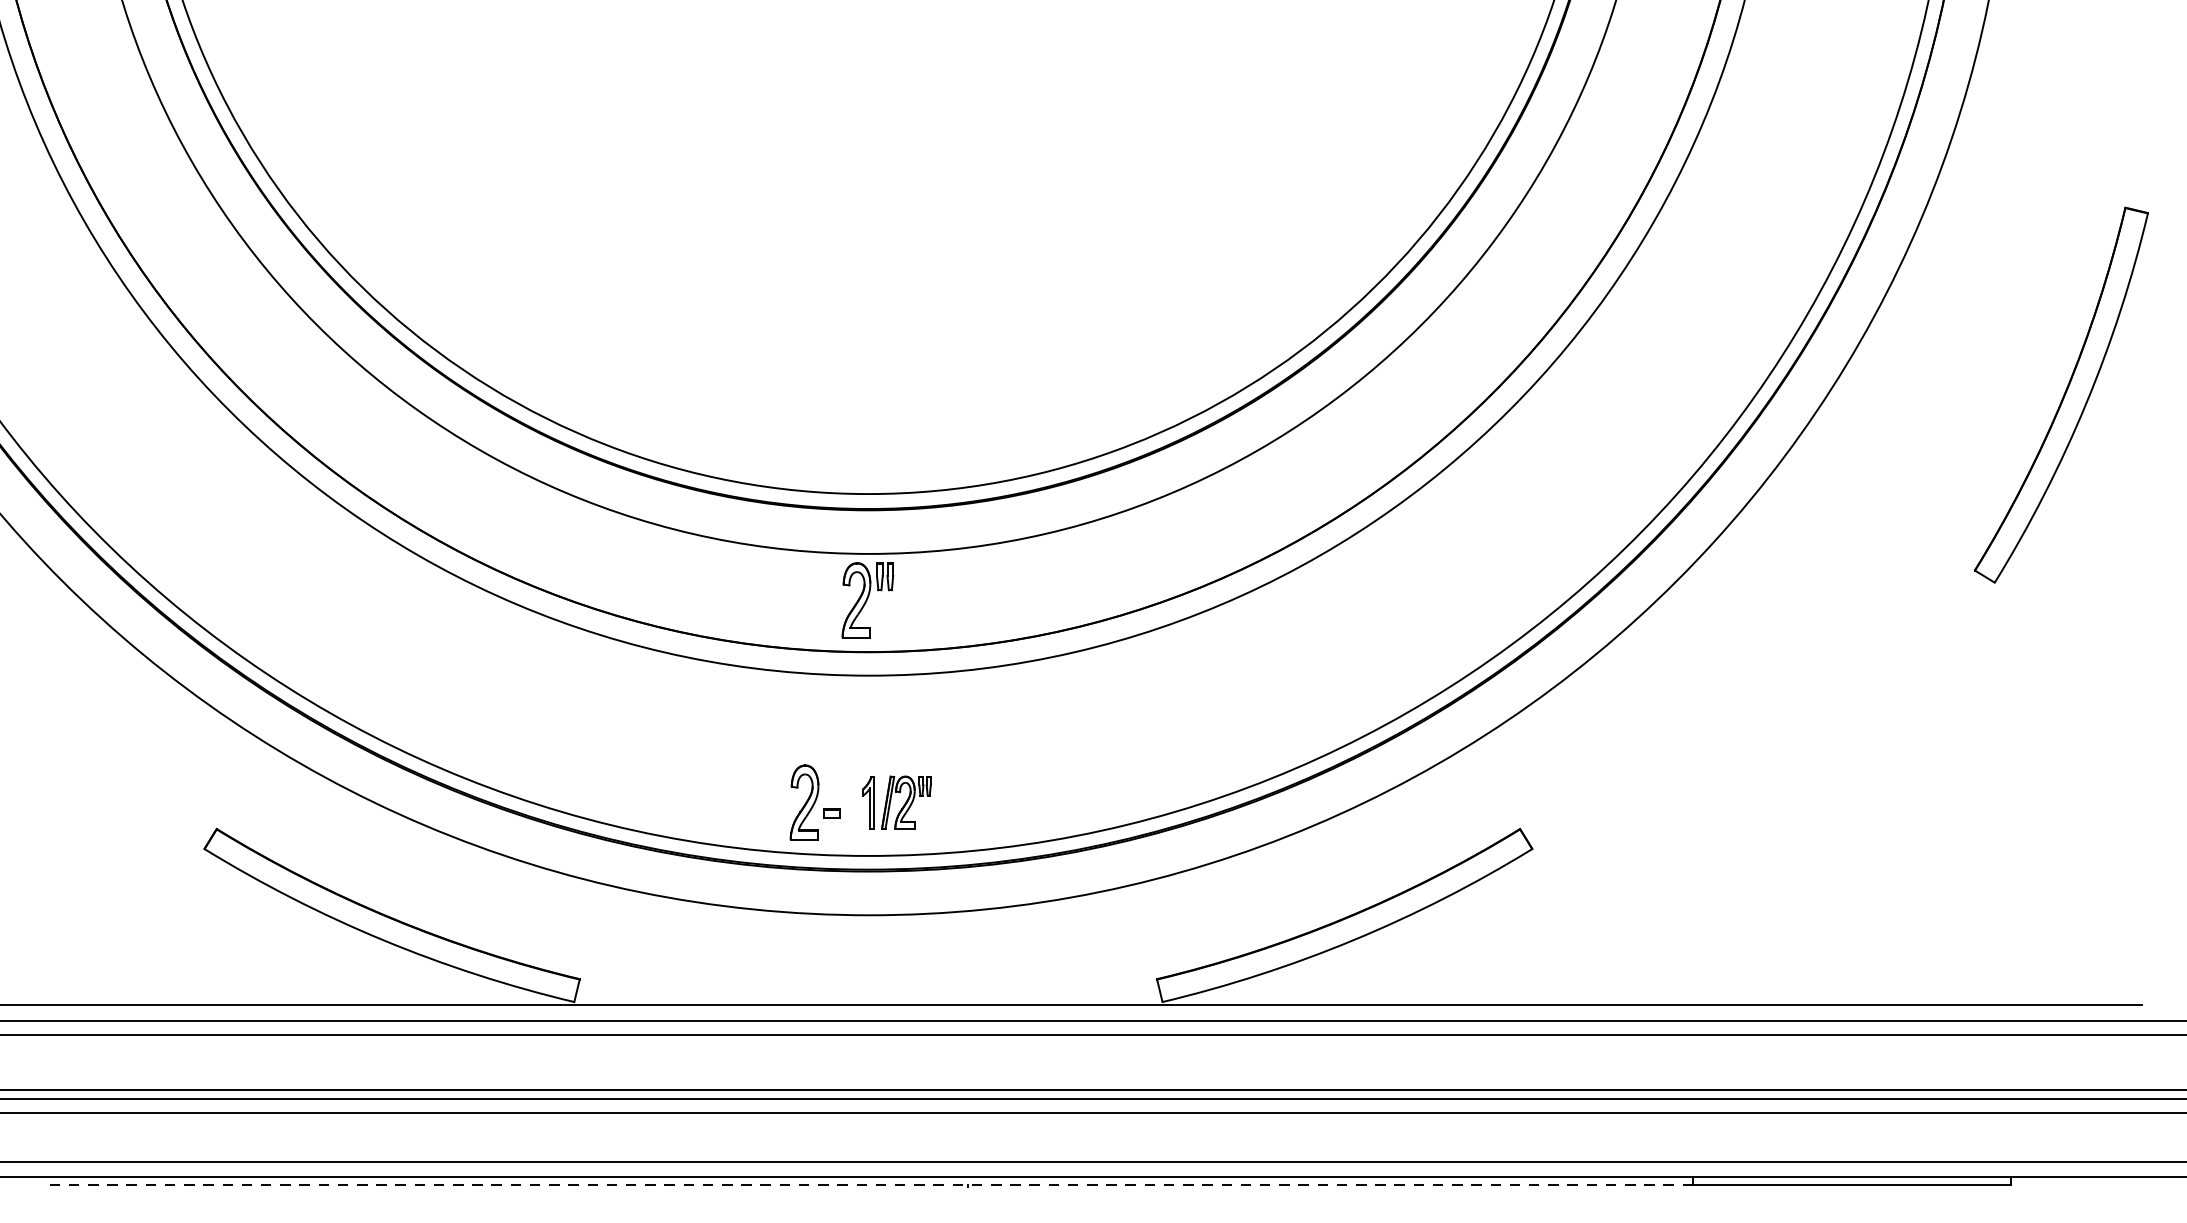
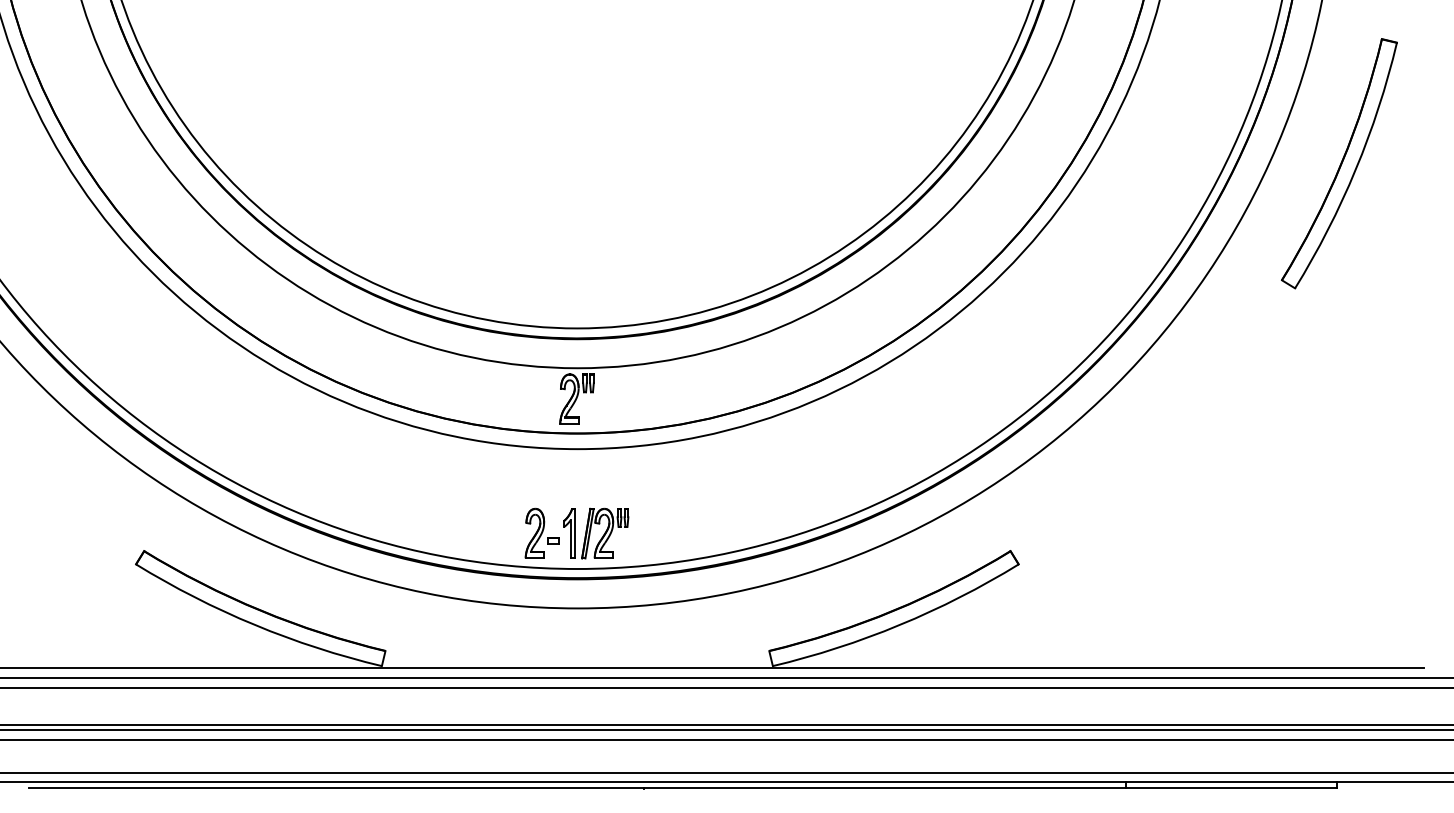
part: (2061, 394) -> (1339, 163), moved
part: (897, 802) -> (596, 533), size x1.43
line: (867, 1186) -> (576, 788), dashed -> solid

